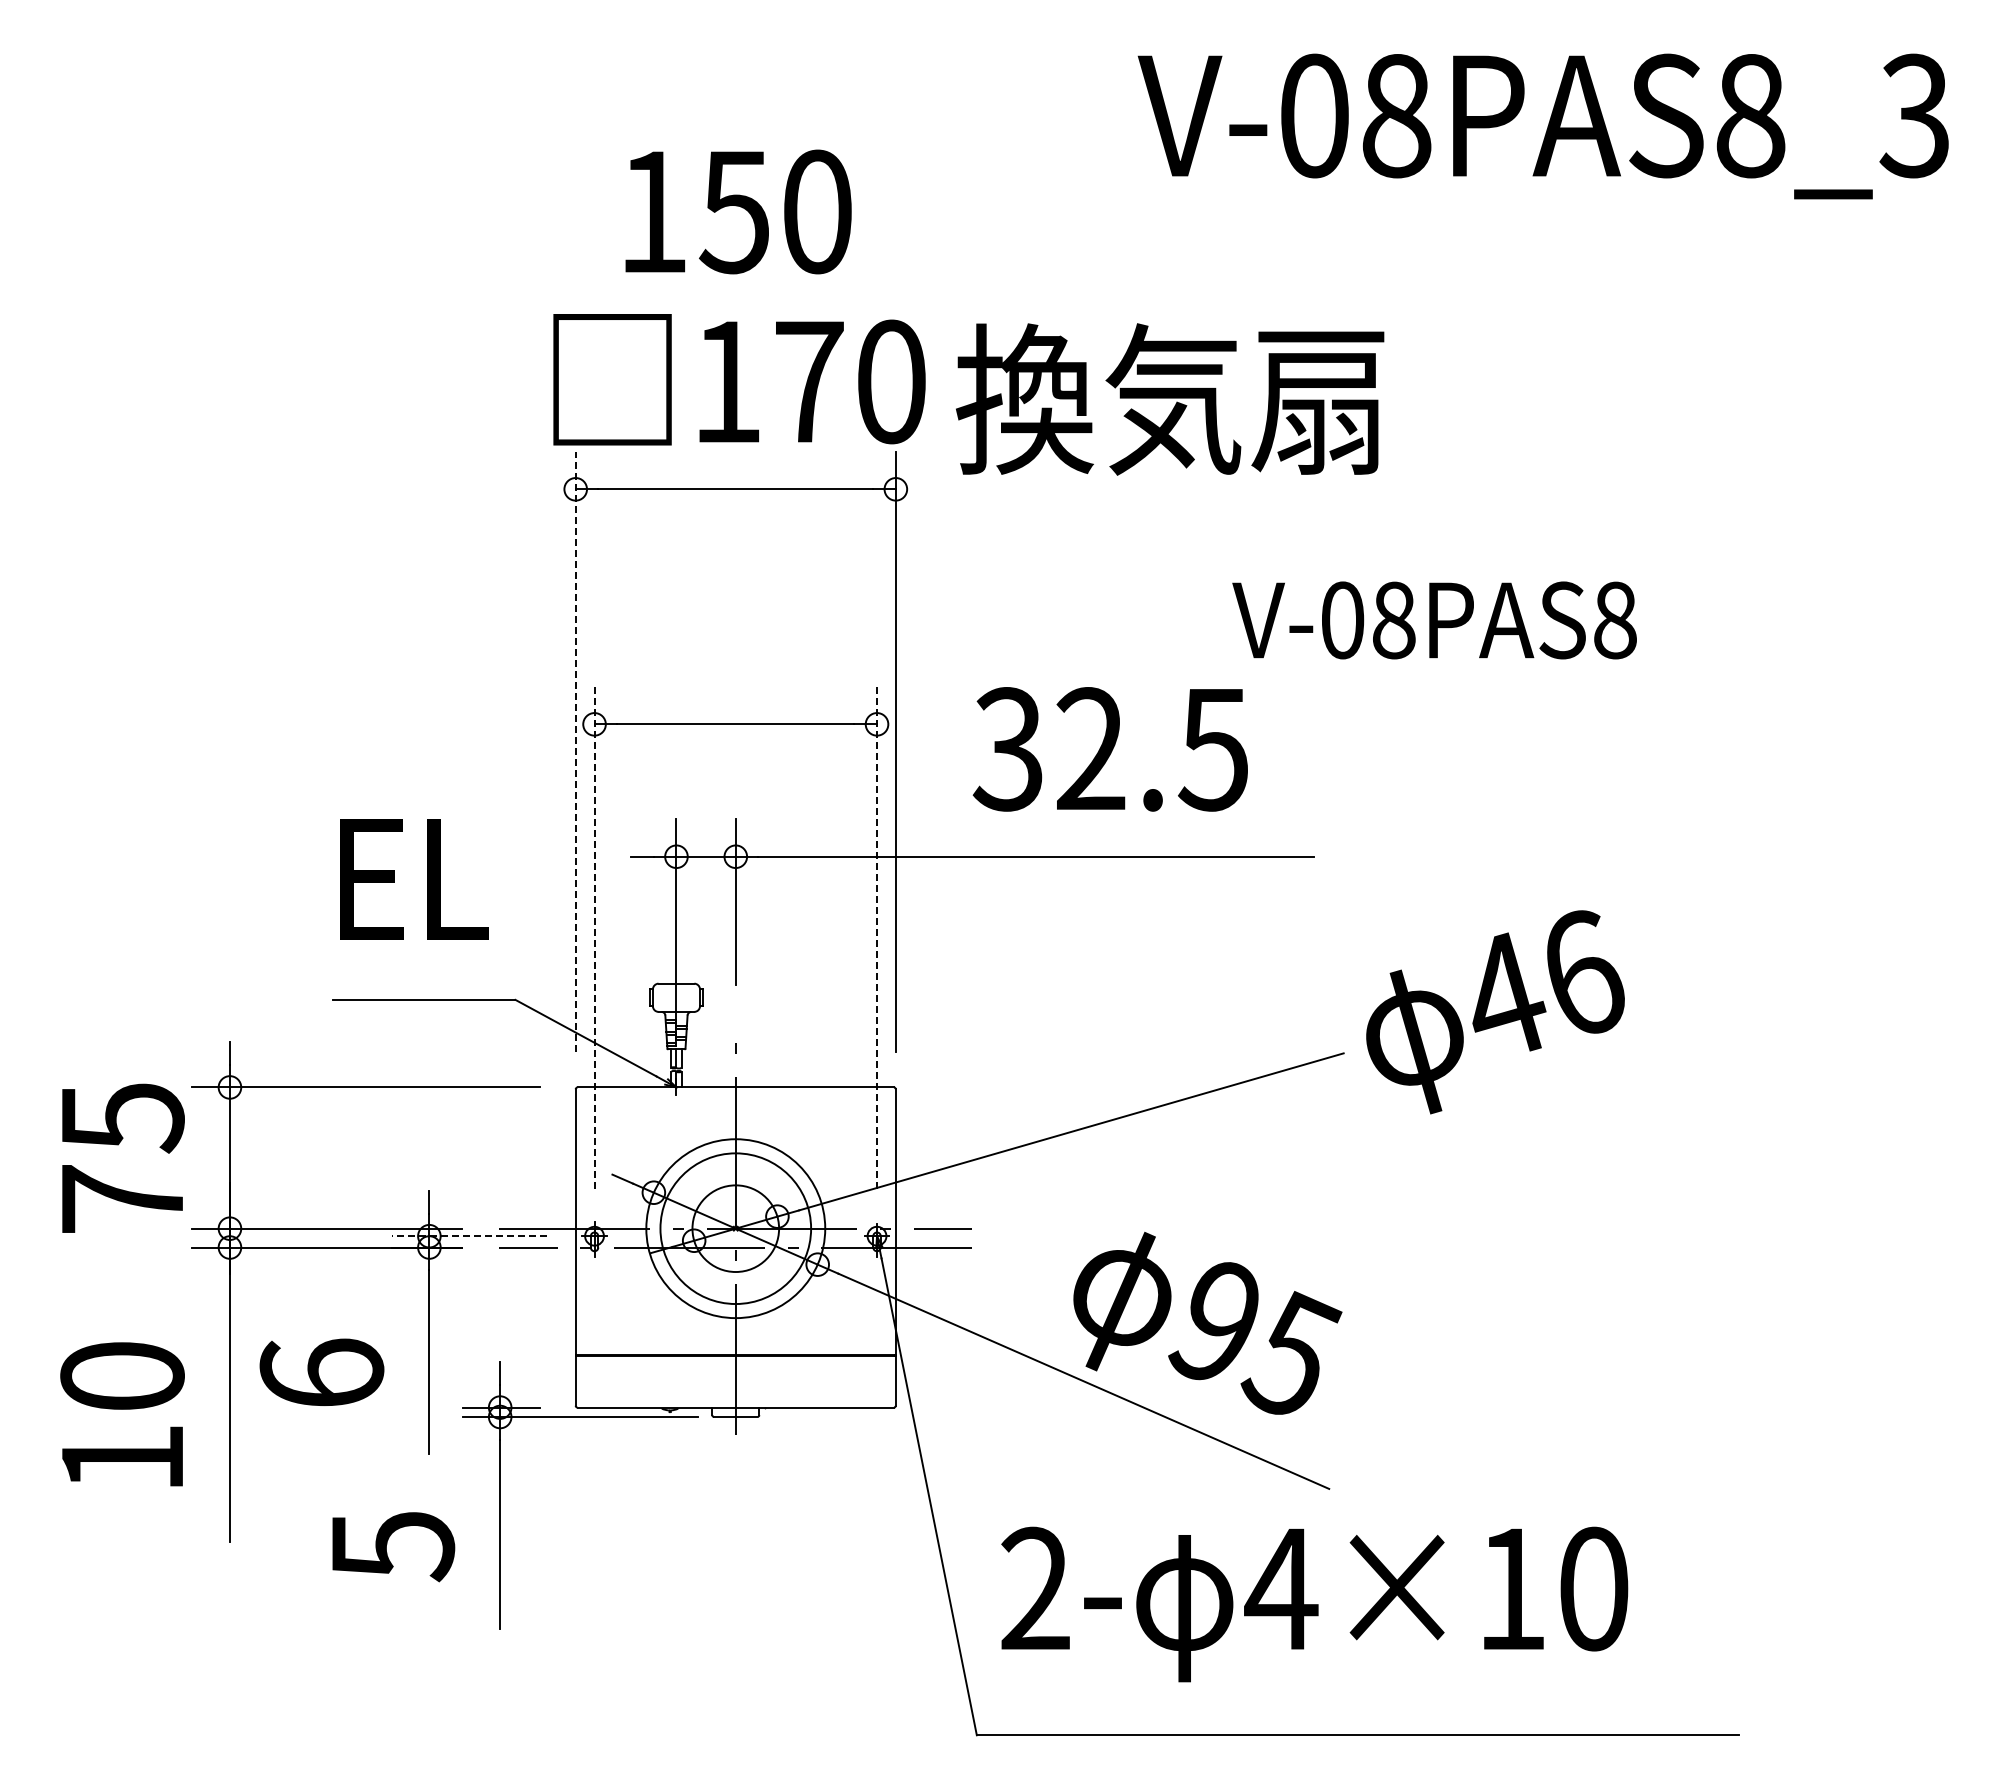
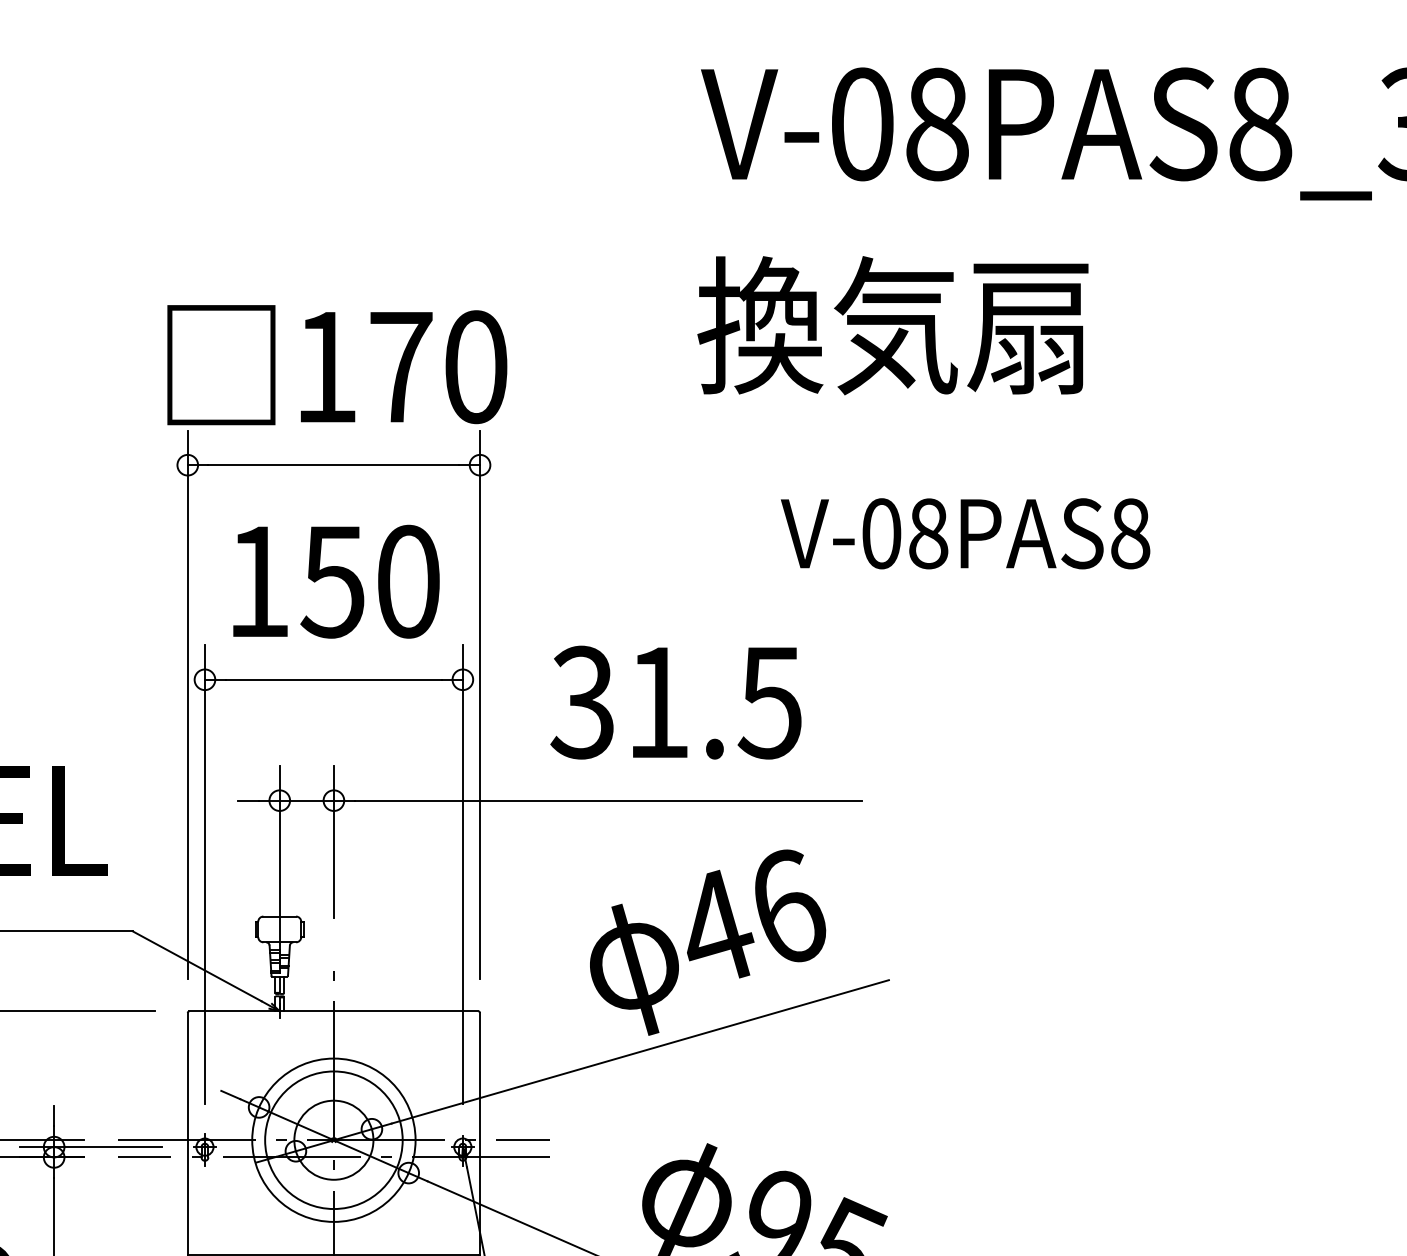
text: (738, 211) -> (336, 581), moved
text: (1170, 399) -> (893, 325), moved
text: (1434, 620) -> (965, 533), moved
text: (1090, 748) -> (657, 701), 32.5 -> 31.5
line: (575, 751) -> (187, 704), dashed -> solid
line: (594, 937) -> (204, 874), dashed -> solid
line: (877, 937) -> (463, 874), dashed -> solid
text: (1495, 1012) -> (707, 942), moved
line: (469, 1236) -> (90, 1147), dashed -> solid

